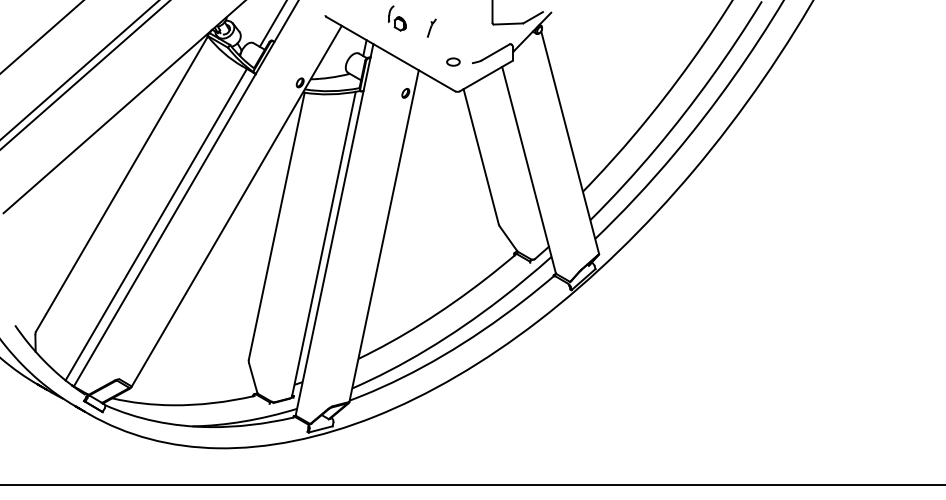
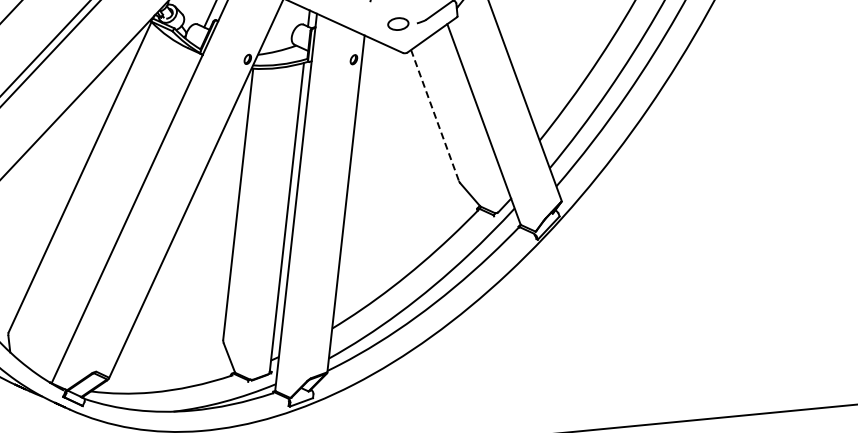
part: (453, 61) -> (398, 23), size x1.6
line: (481, 156) -> (435, 115), solid -> dashed
line: (155, 224) -> (117, 214), removed

